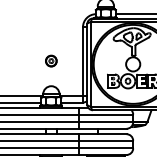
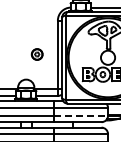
part: (51, 60) -> (37, 53), moved
line: (106, 122) -> (81, 115), solid -> dashed

